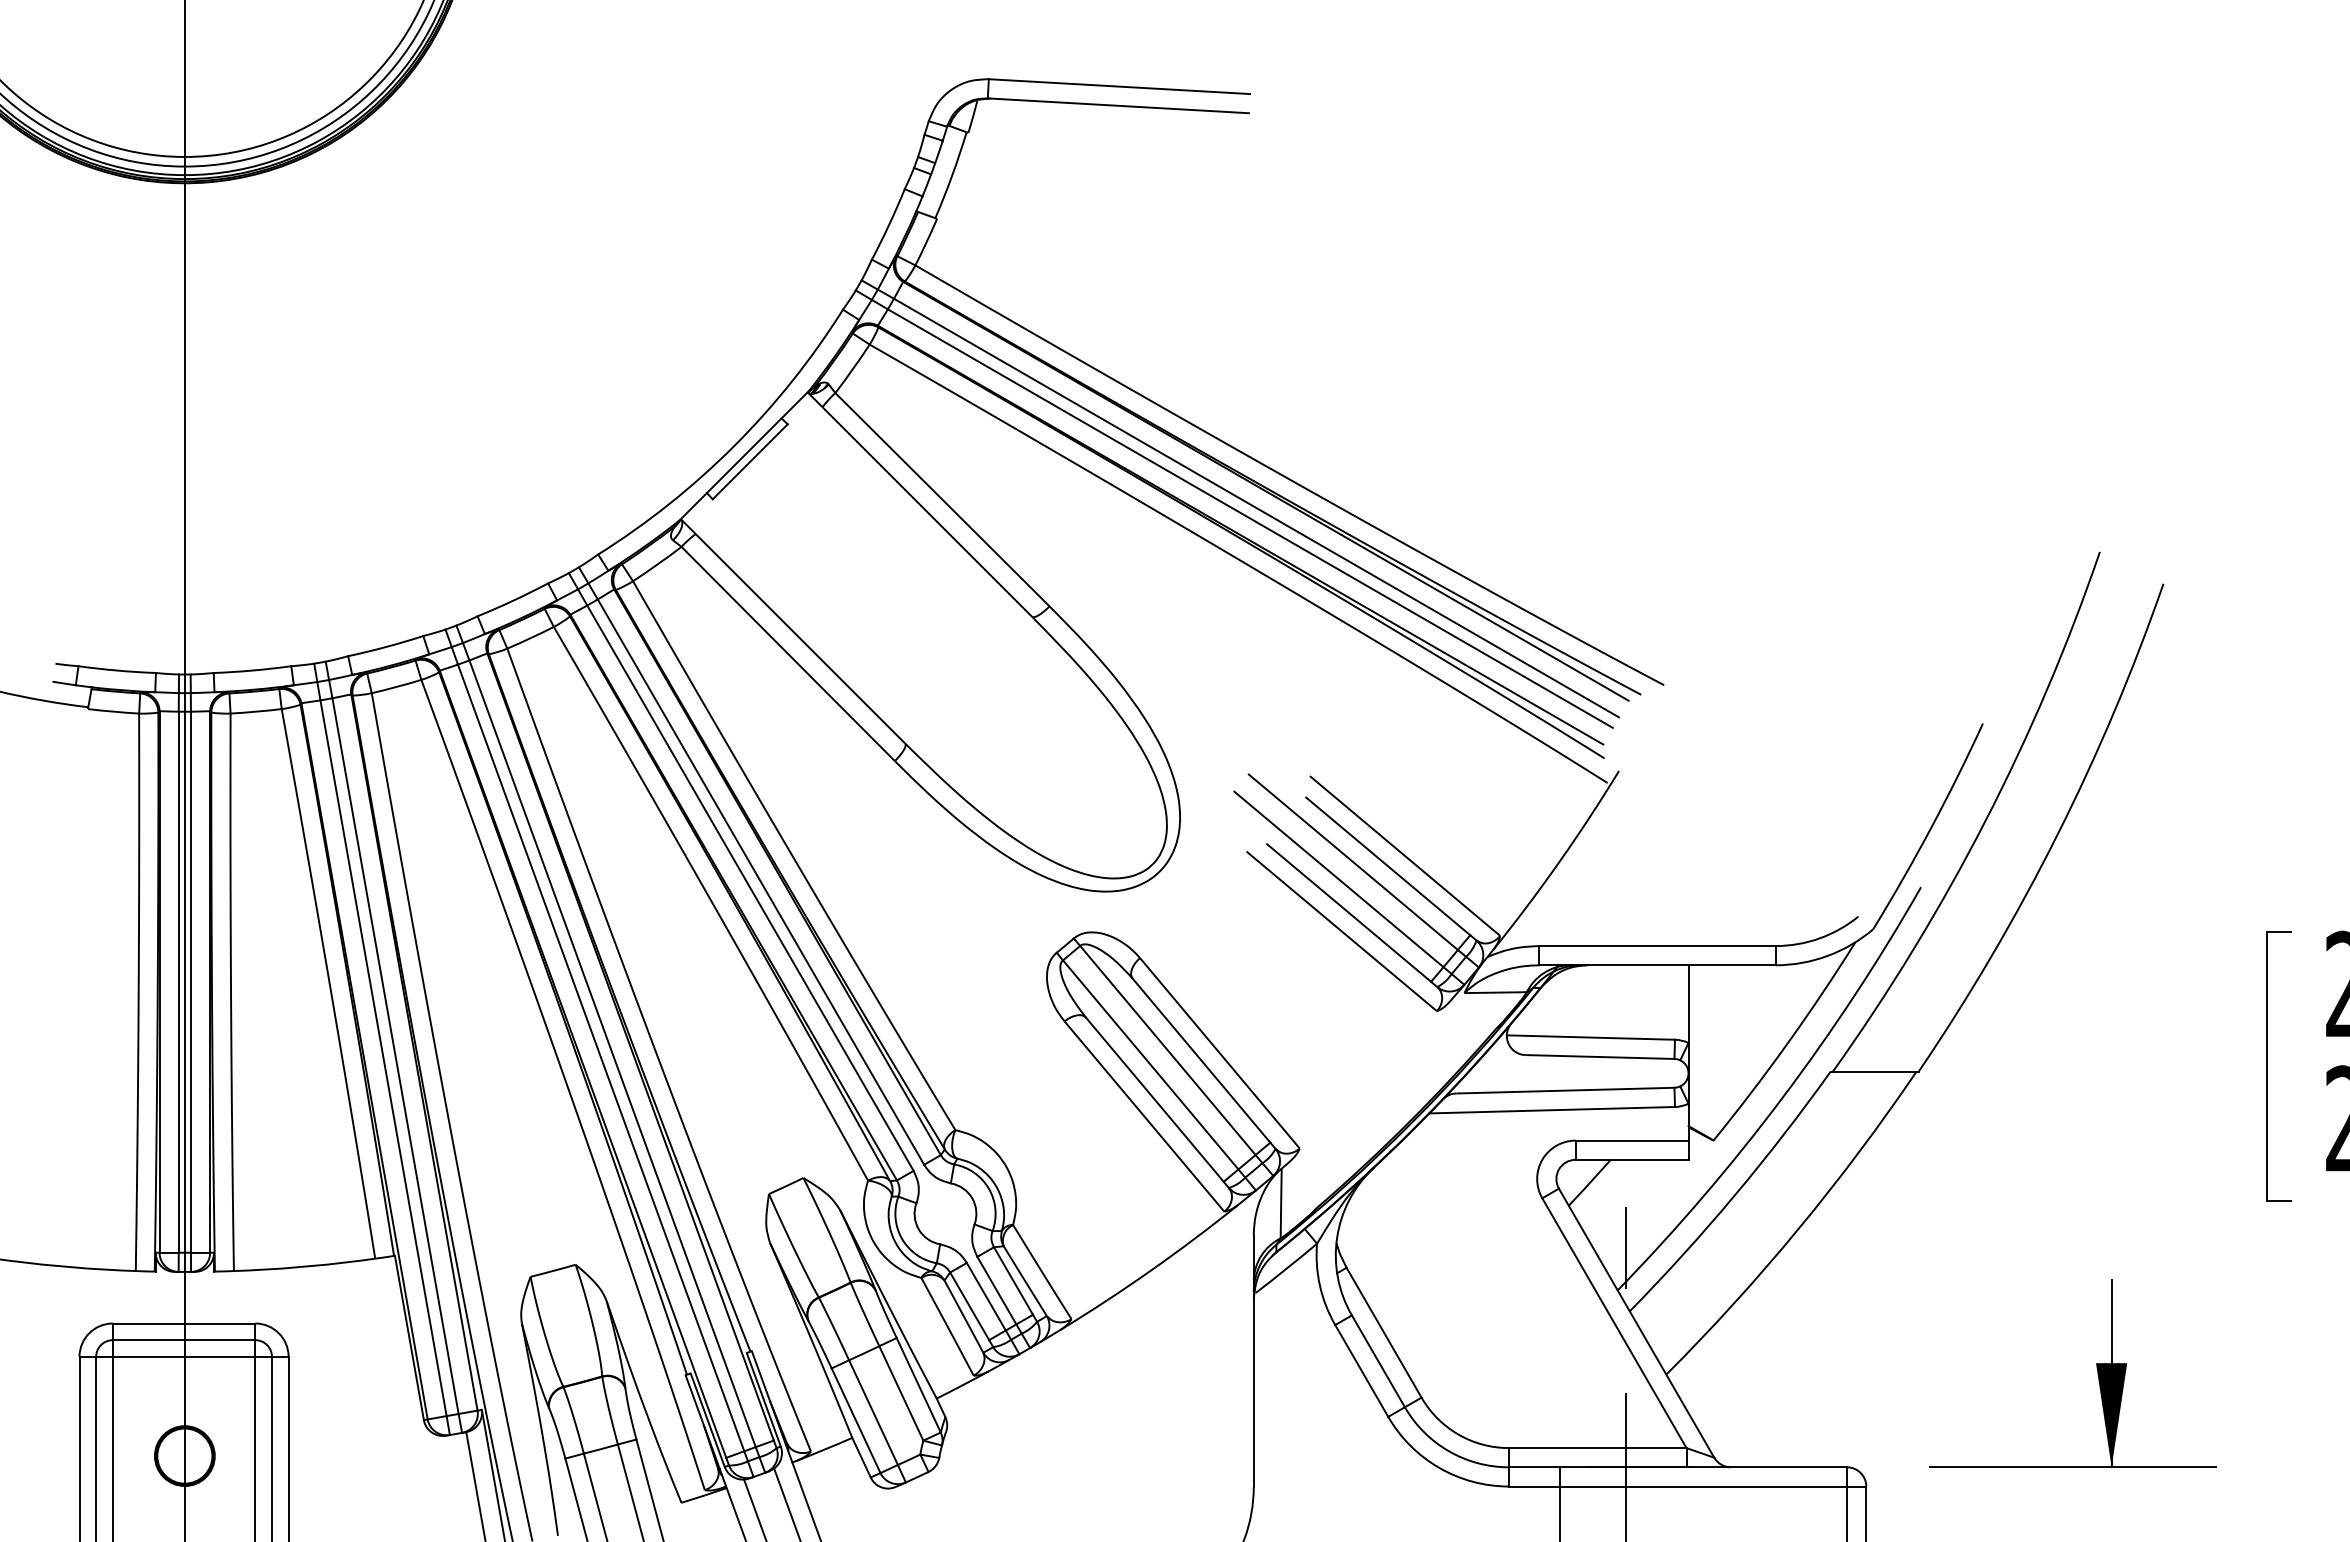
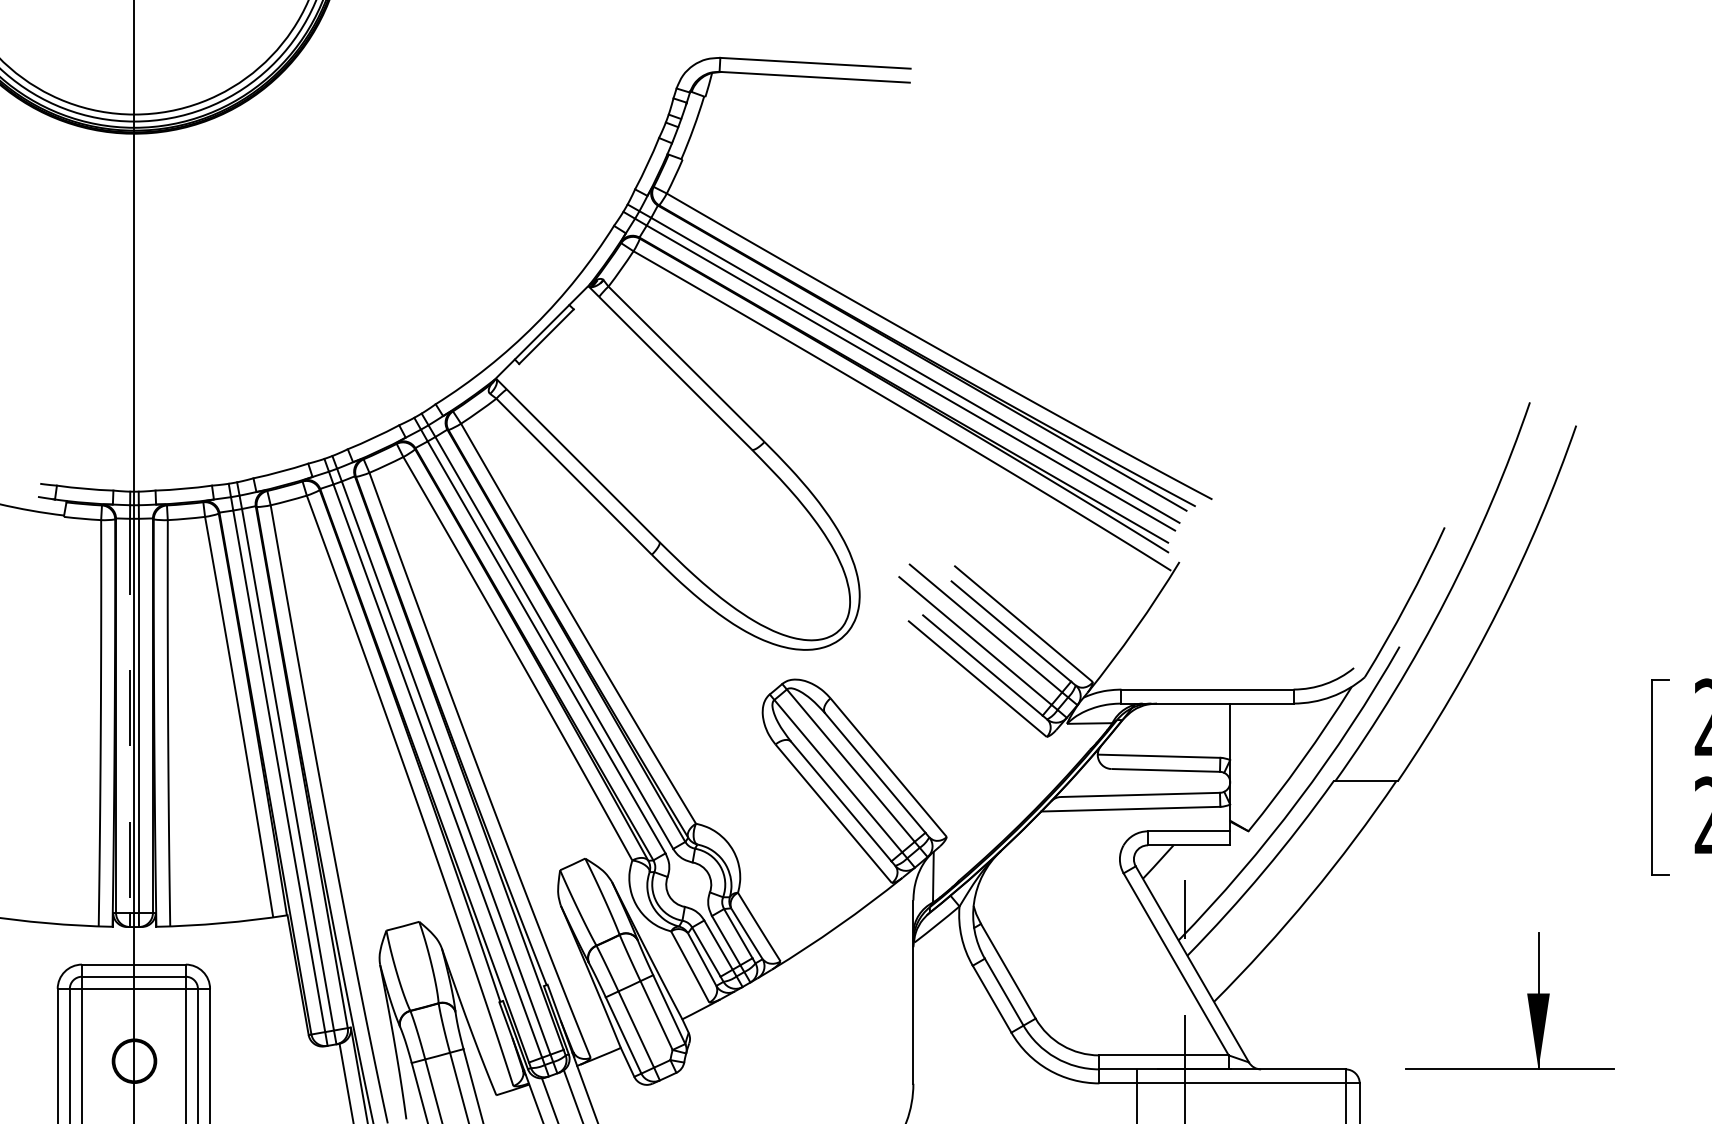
line: (178, 982) -> (129, 716), solid -> dashed

